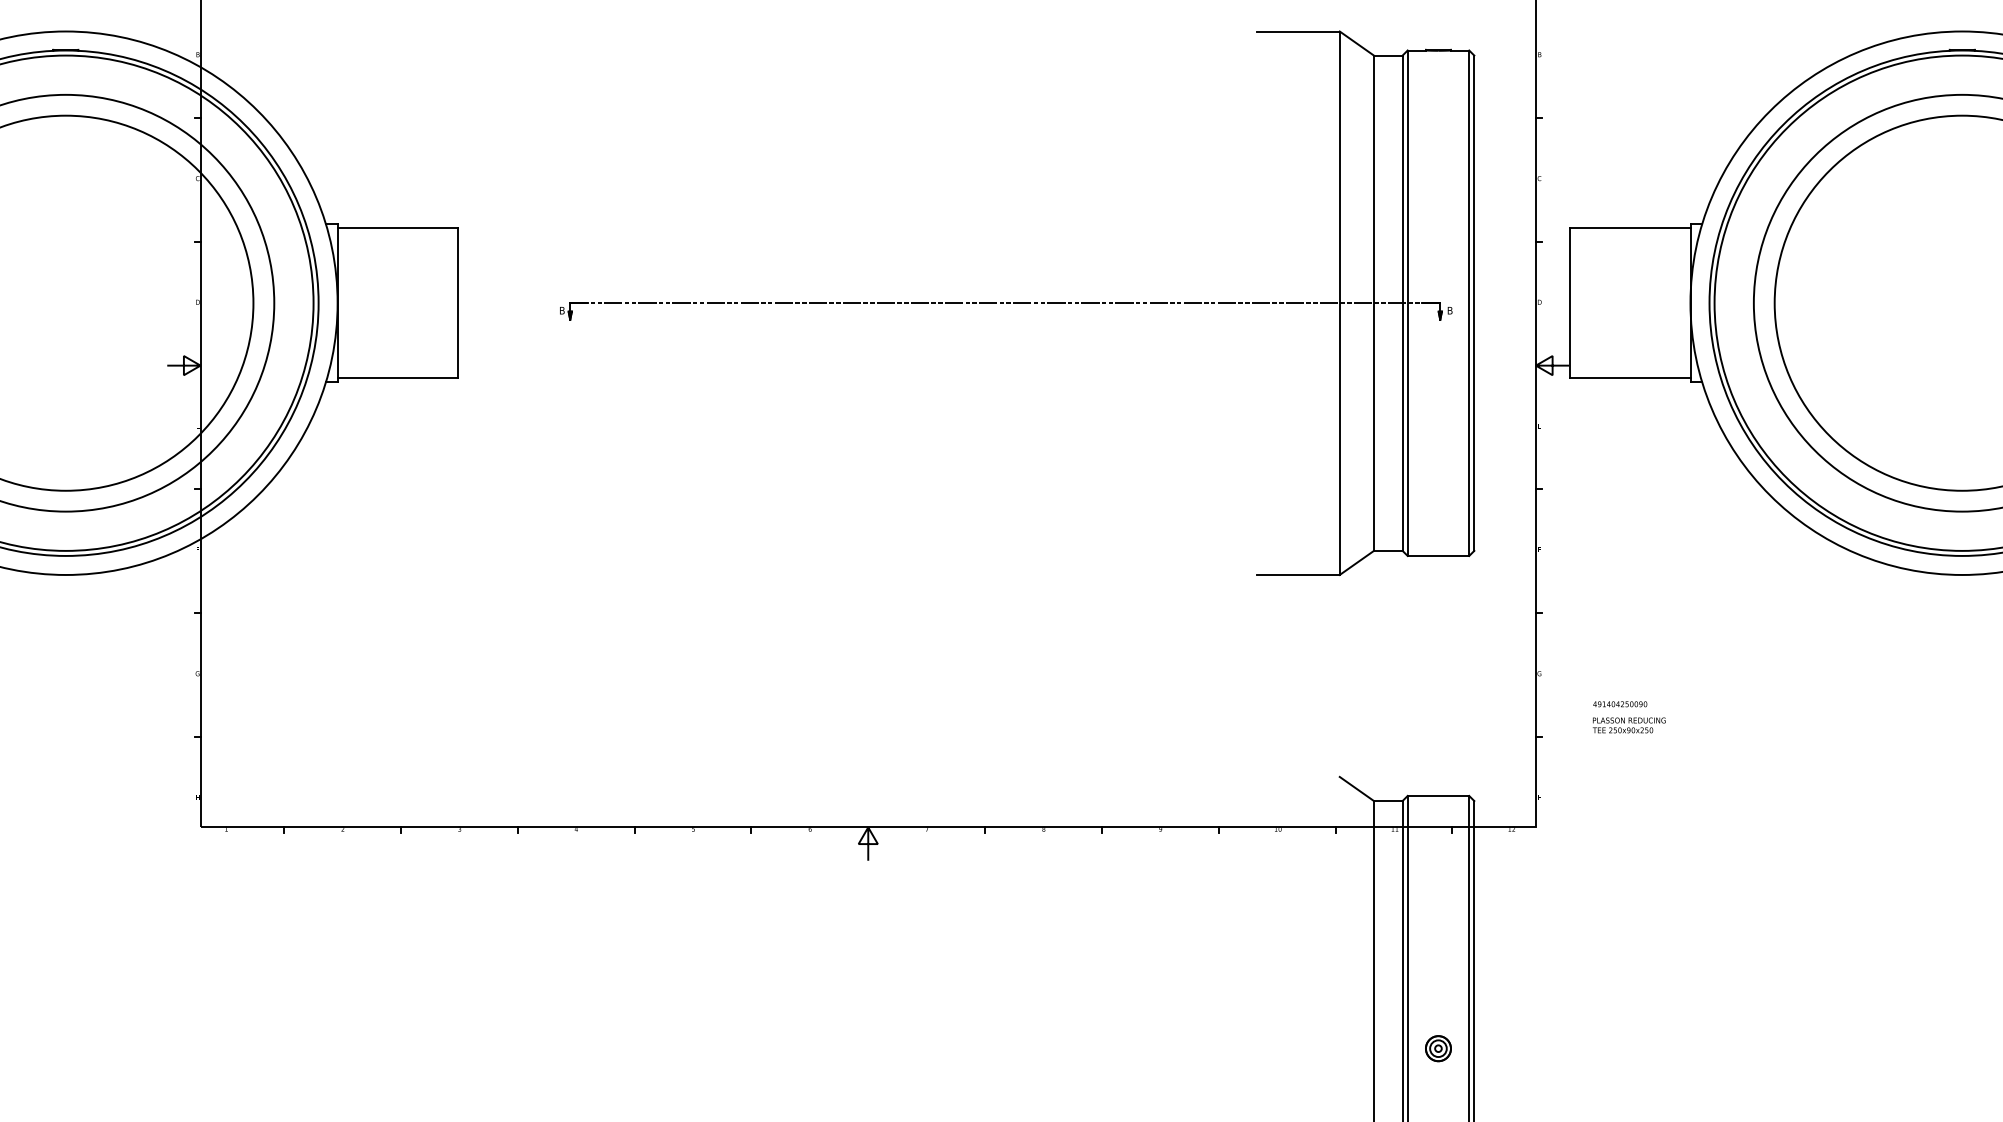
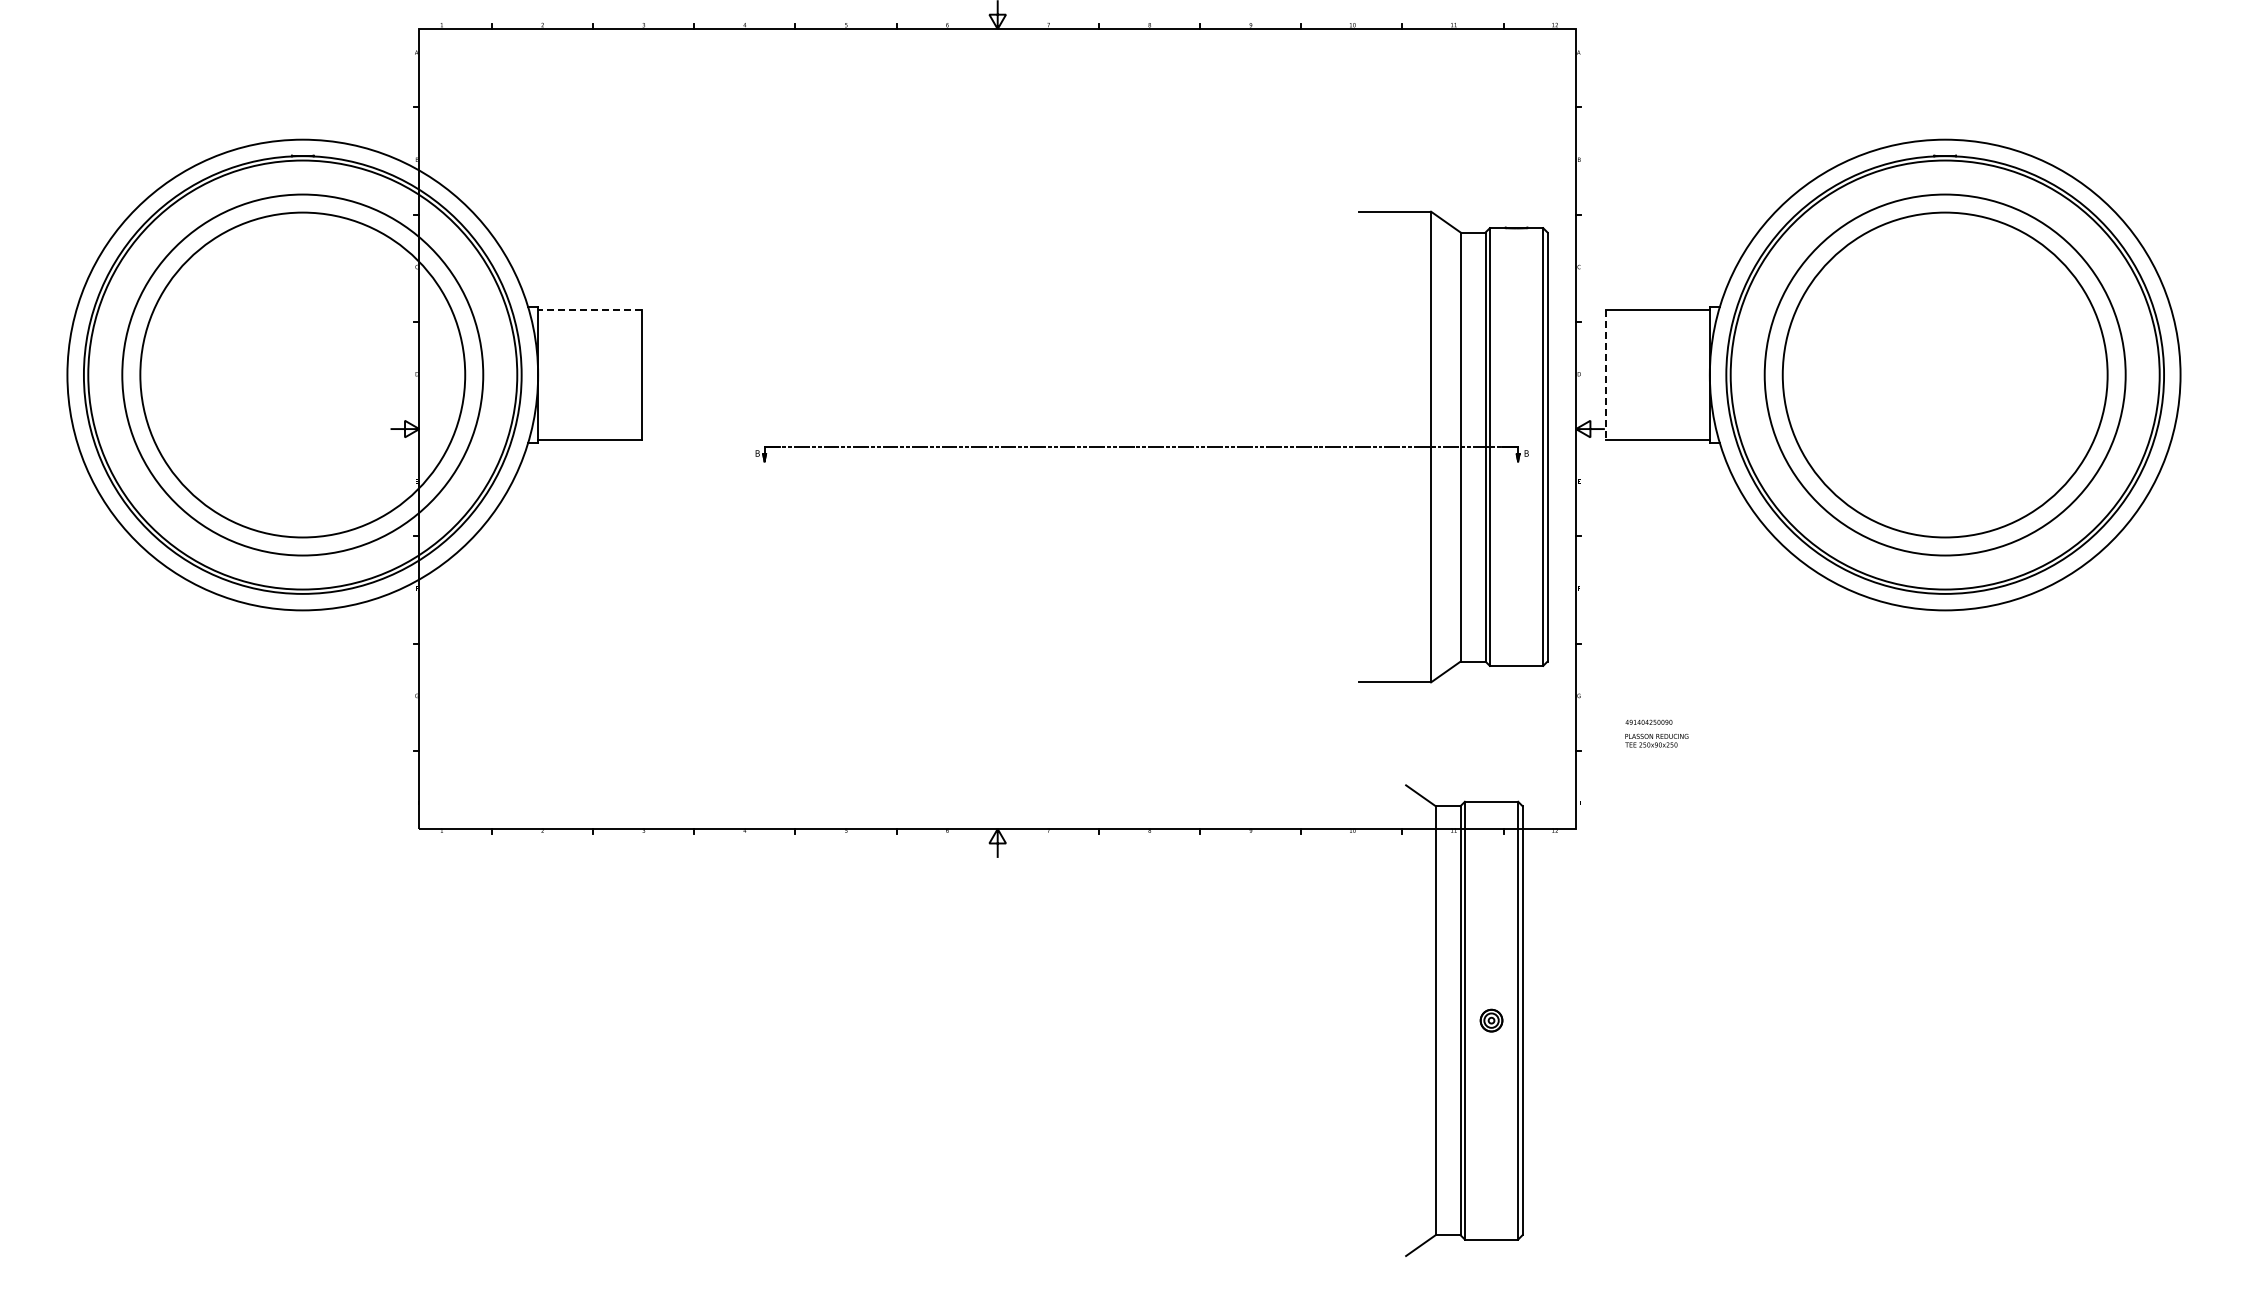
line: (398, 228) -> (590, 310), solid -> dashed
part: (1016, 302) -> (1151, 446), moved
line: (1570, 303) -> (1605, 375), solid -> dashed

